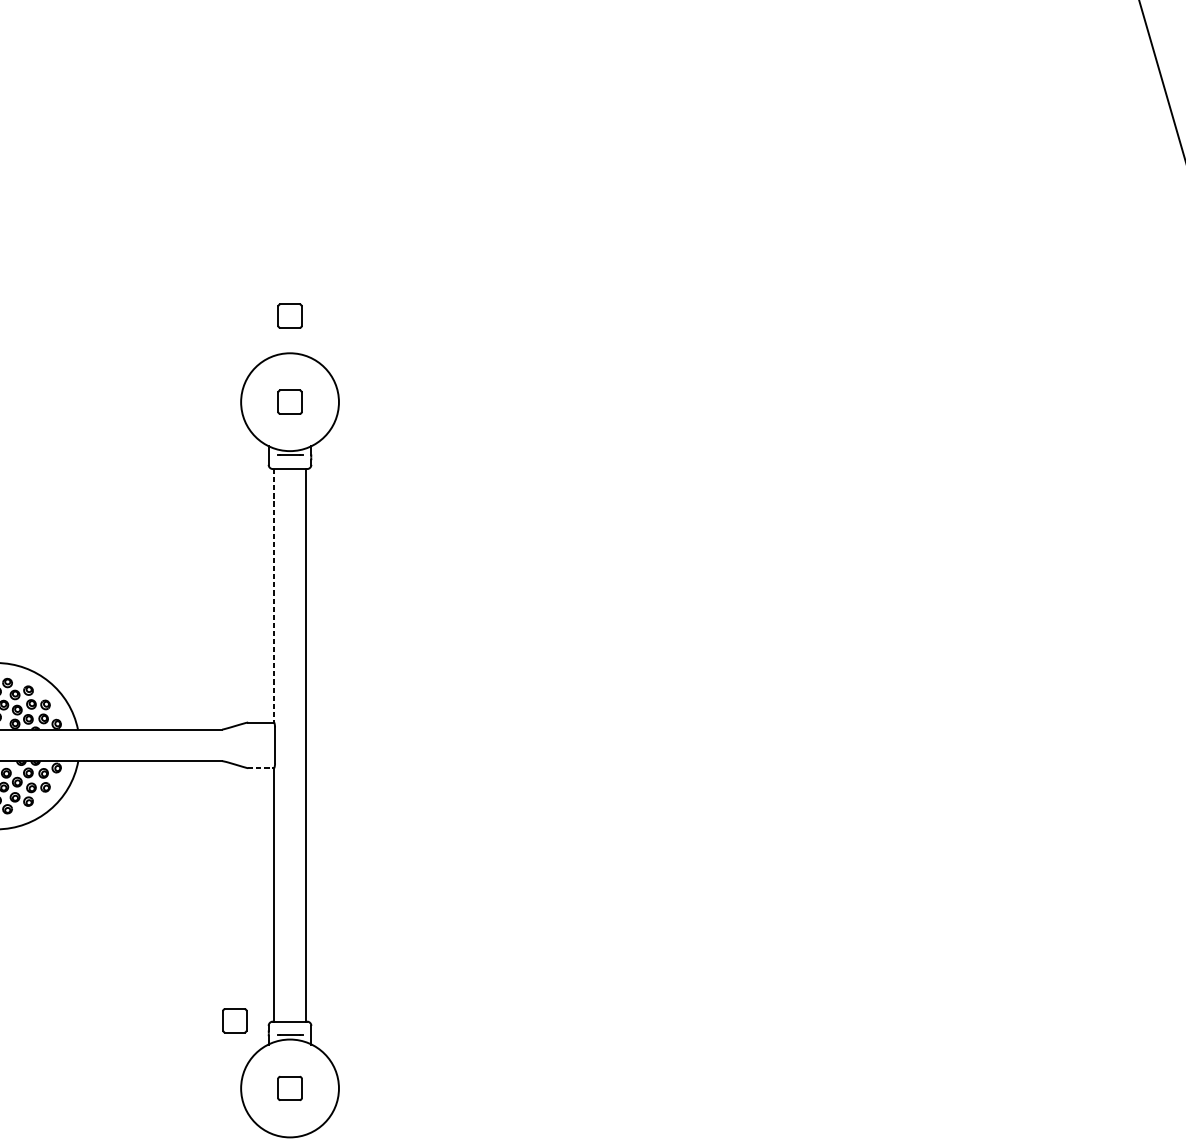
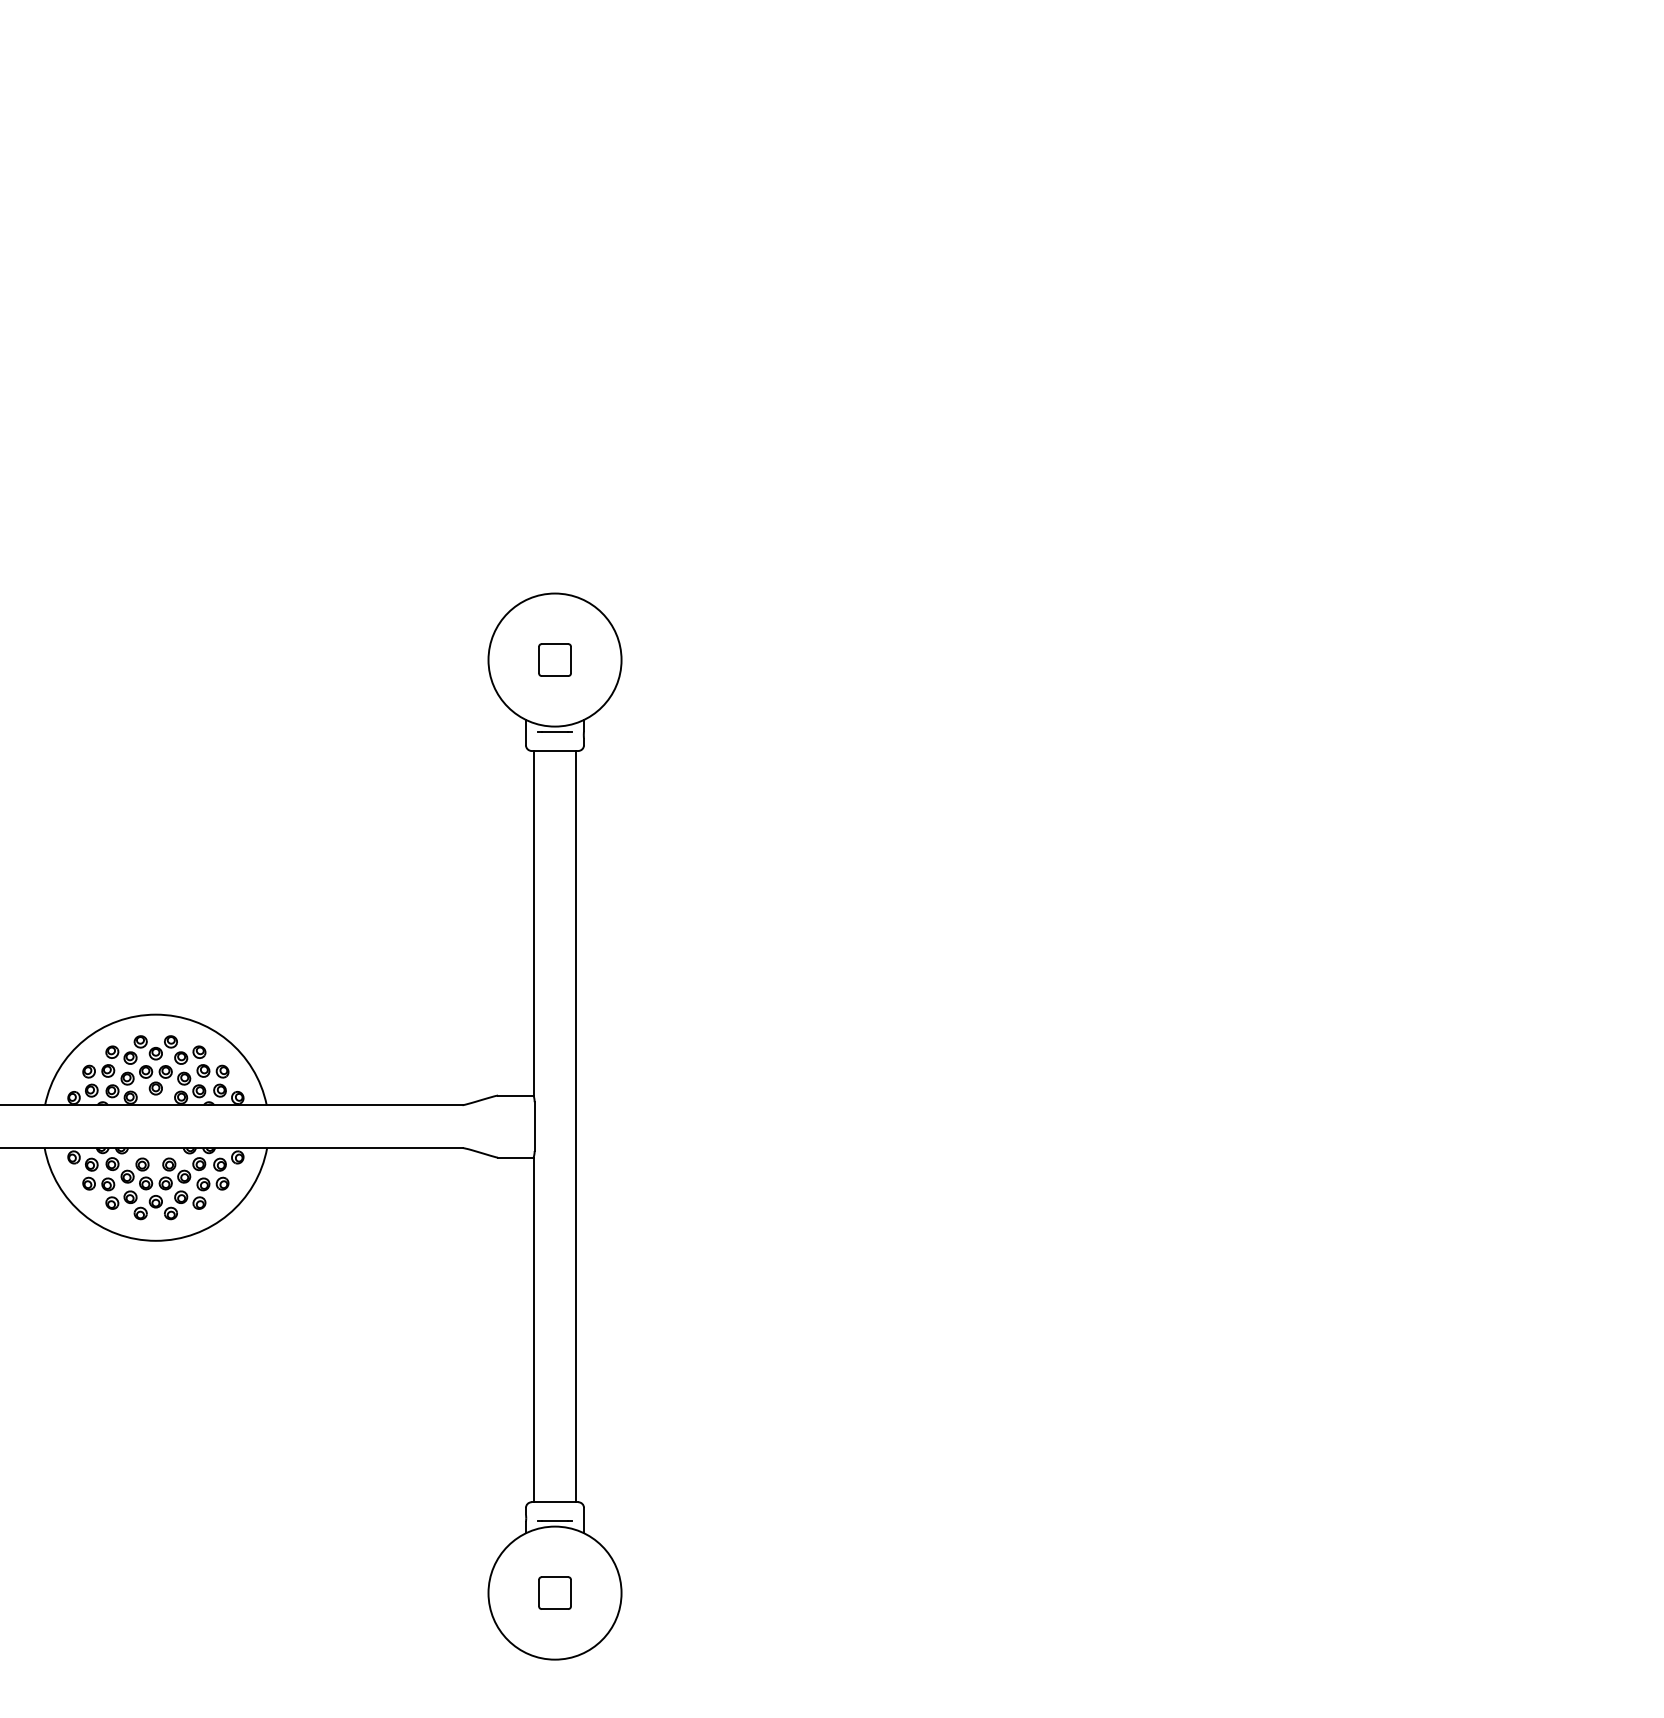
part: (289, 315) -> (554, 542), removed
line: (274, 595) -> (533, 923), dashed -> solid
line: (260, 768) -> (515, 1157), dashed -> solid
part: (234, 1020) -> (479, 1500), removed

